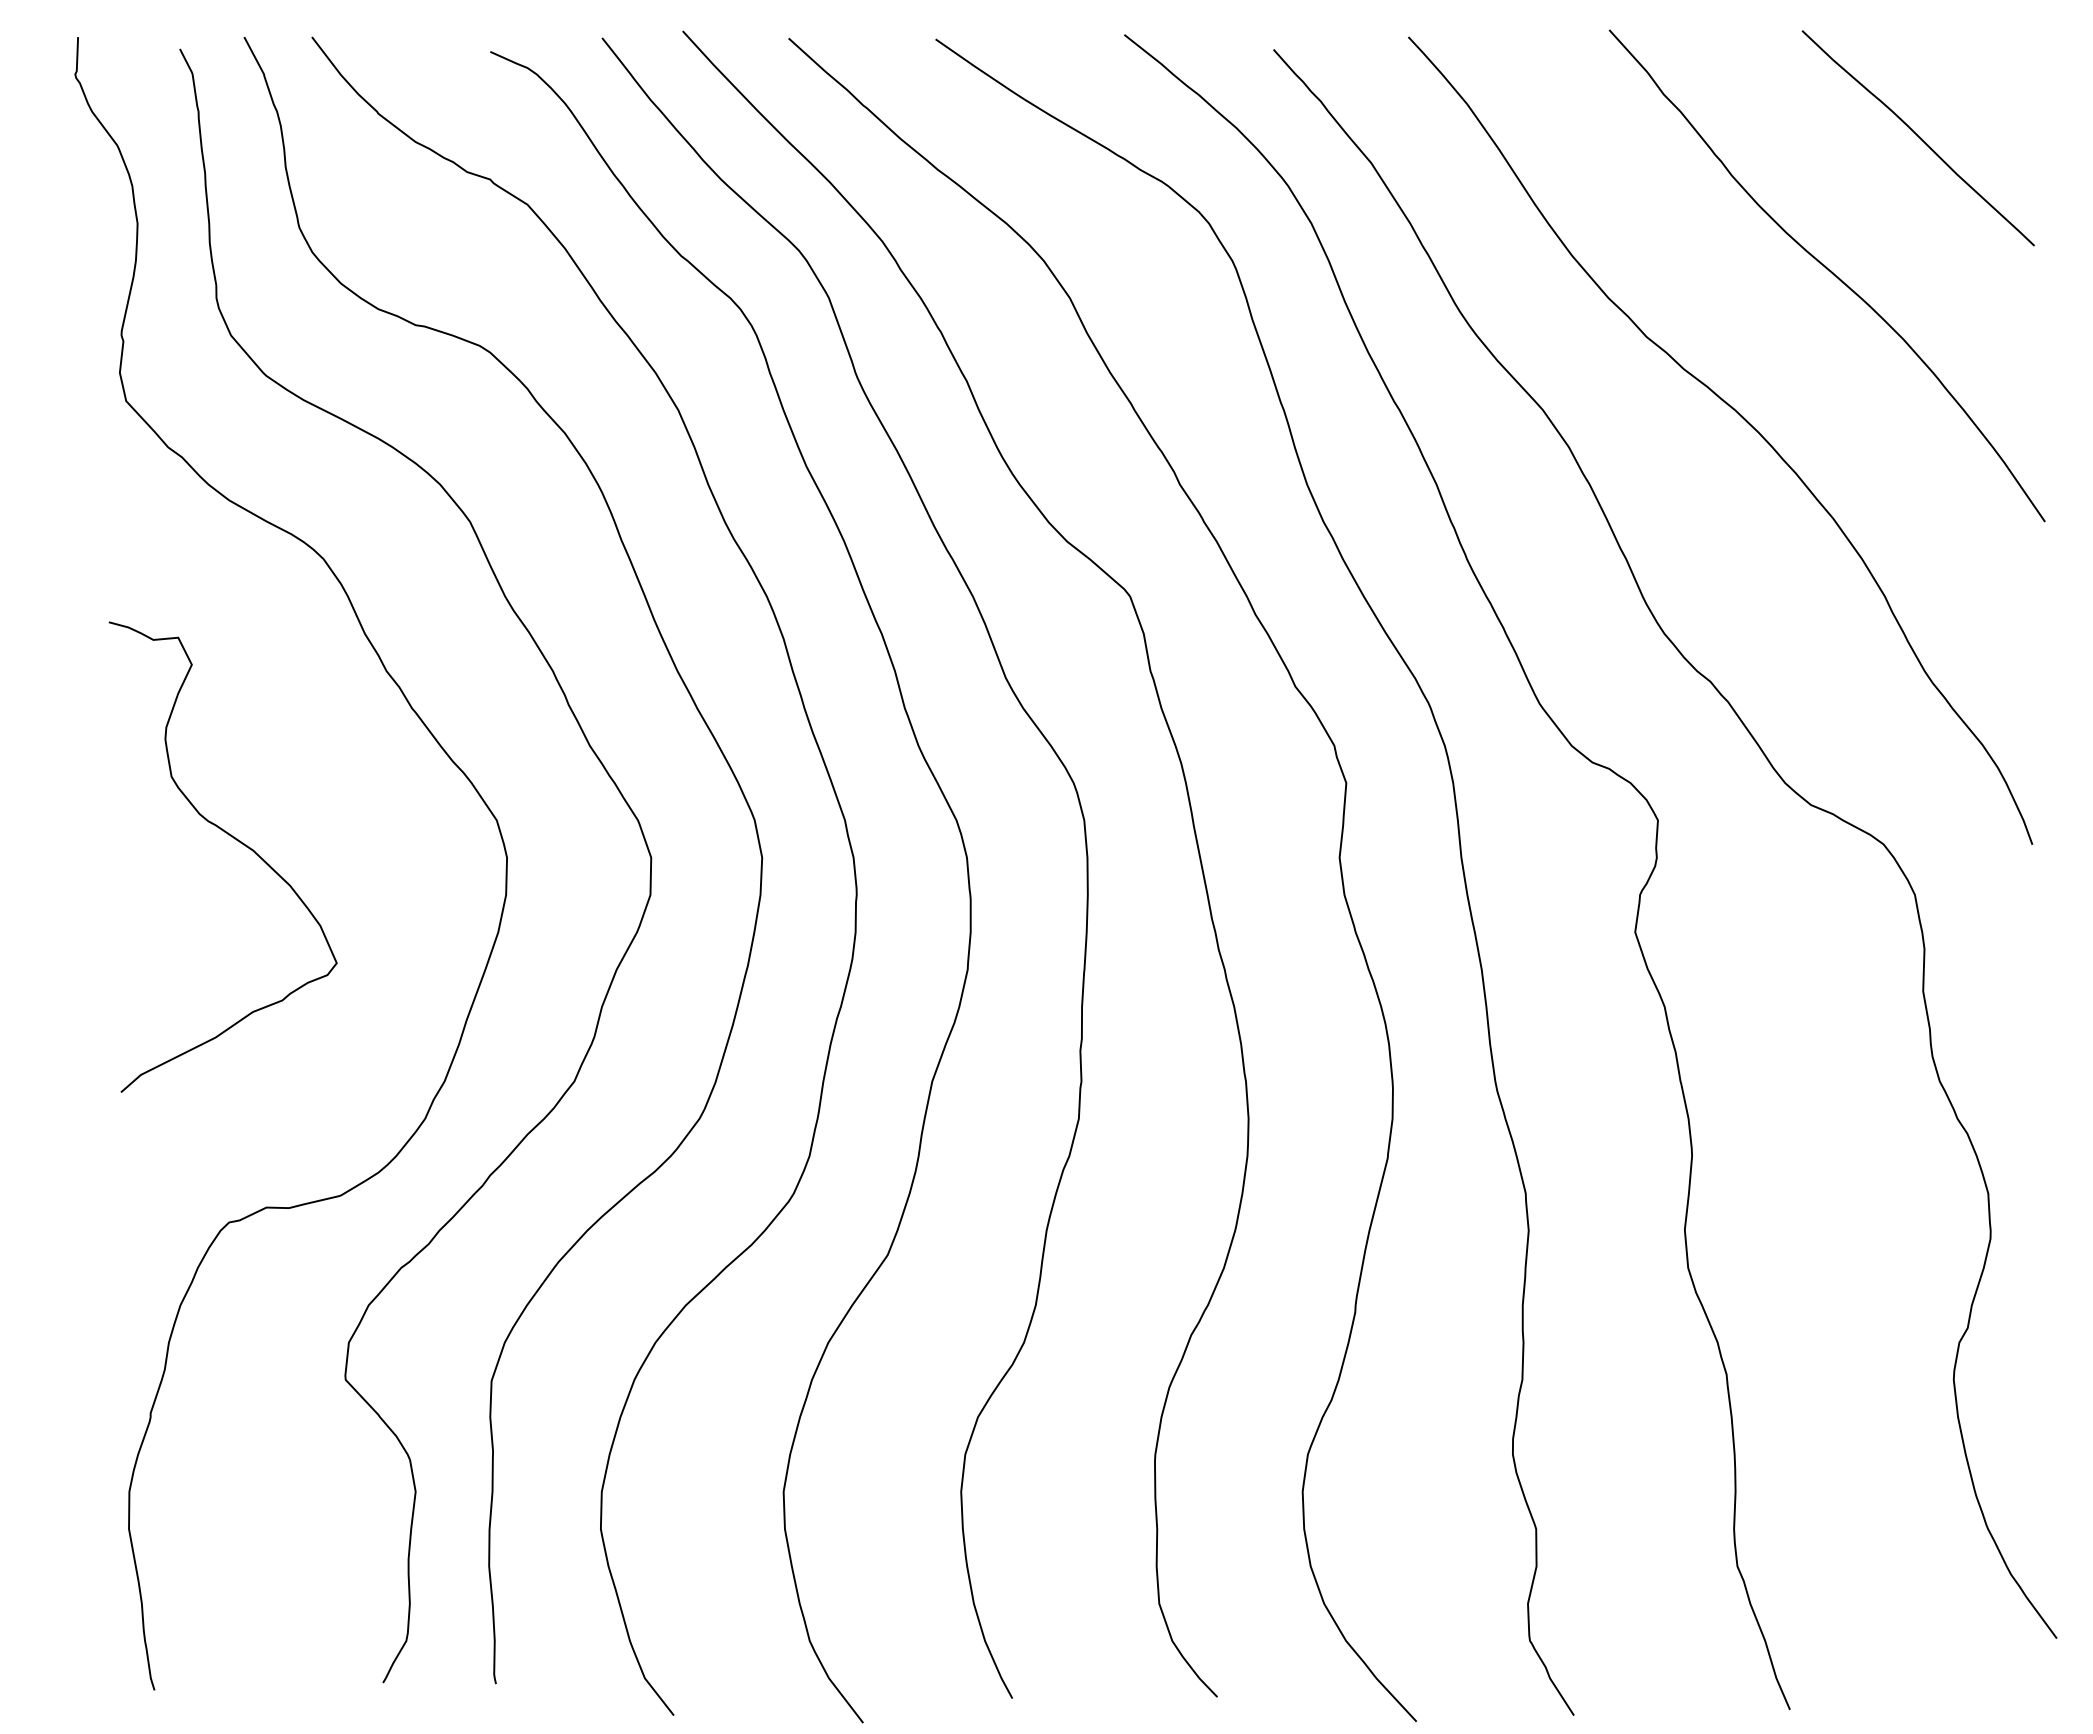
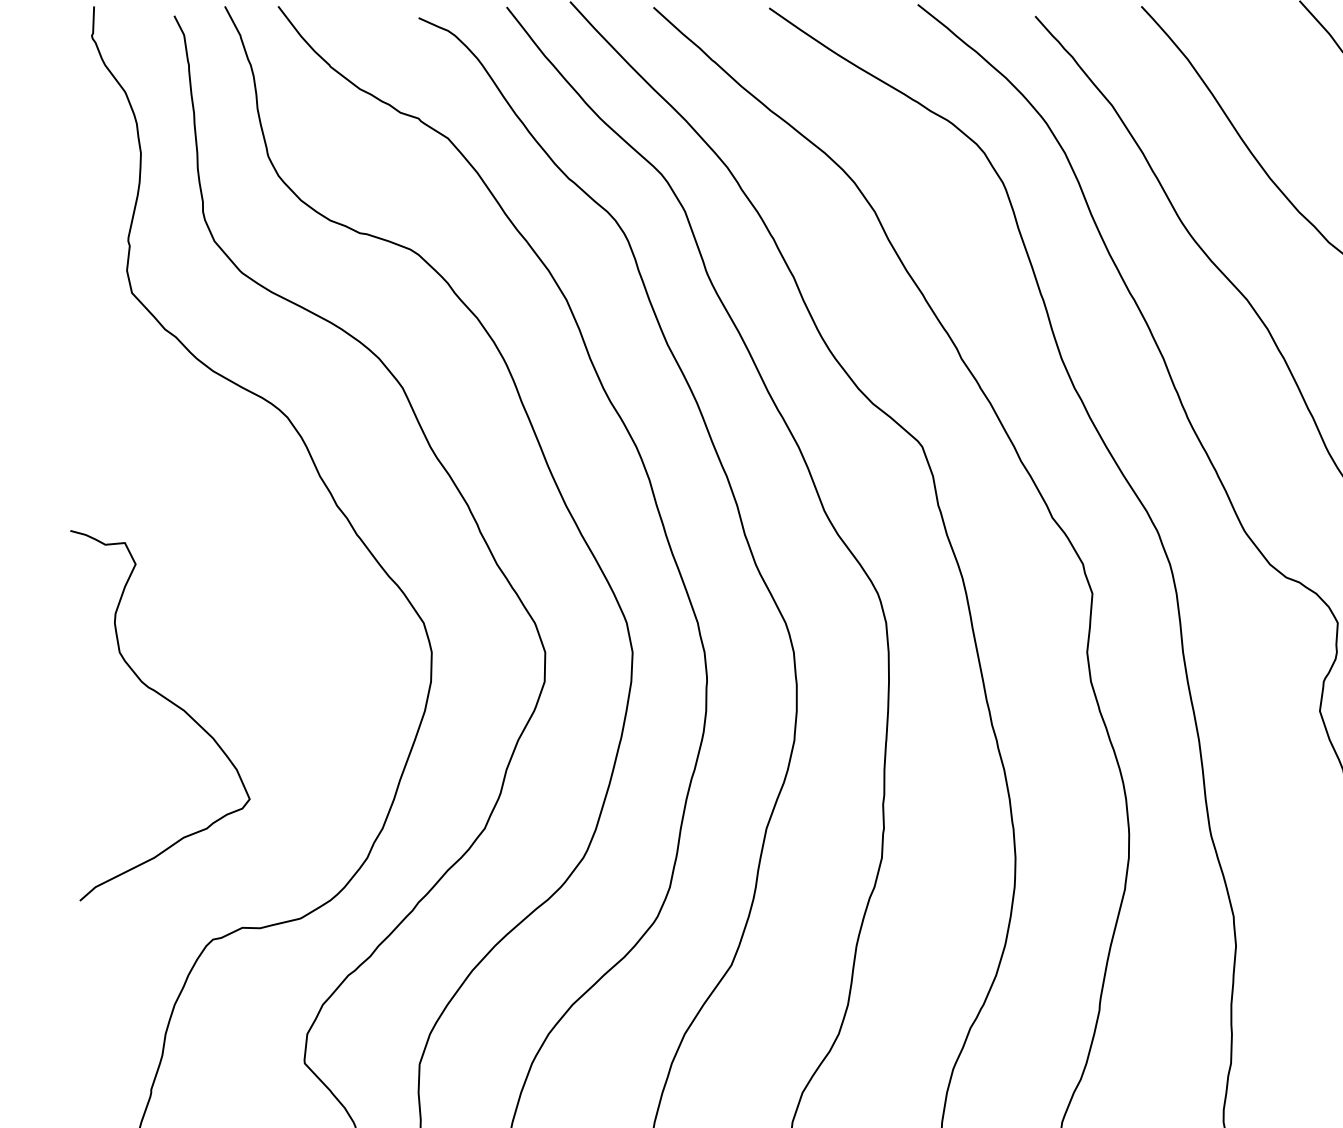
curve: (234, 839) -> (169, 701), moved

